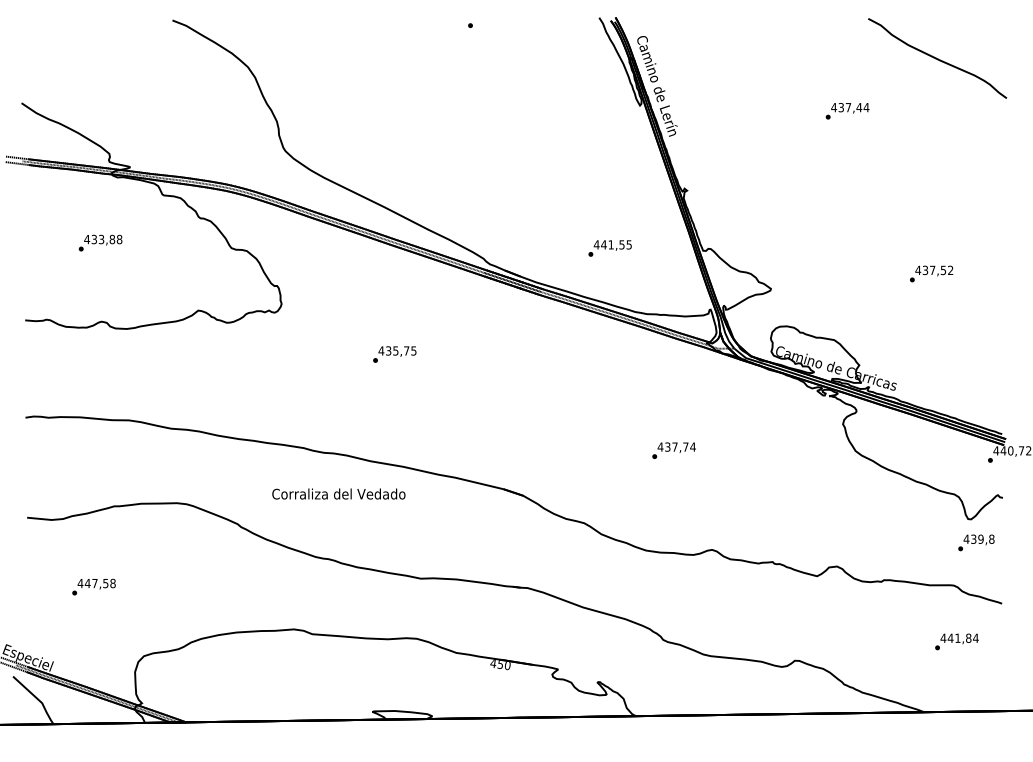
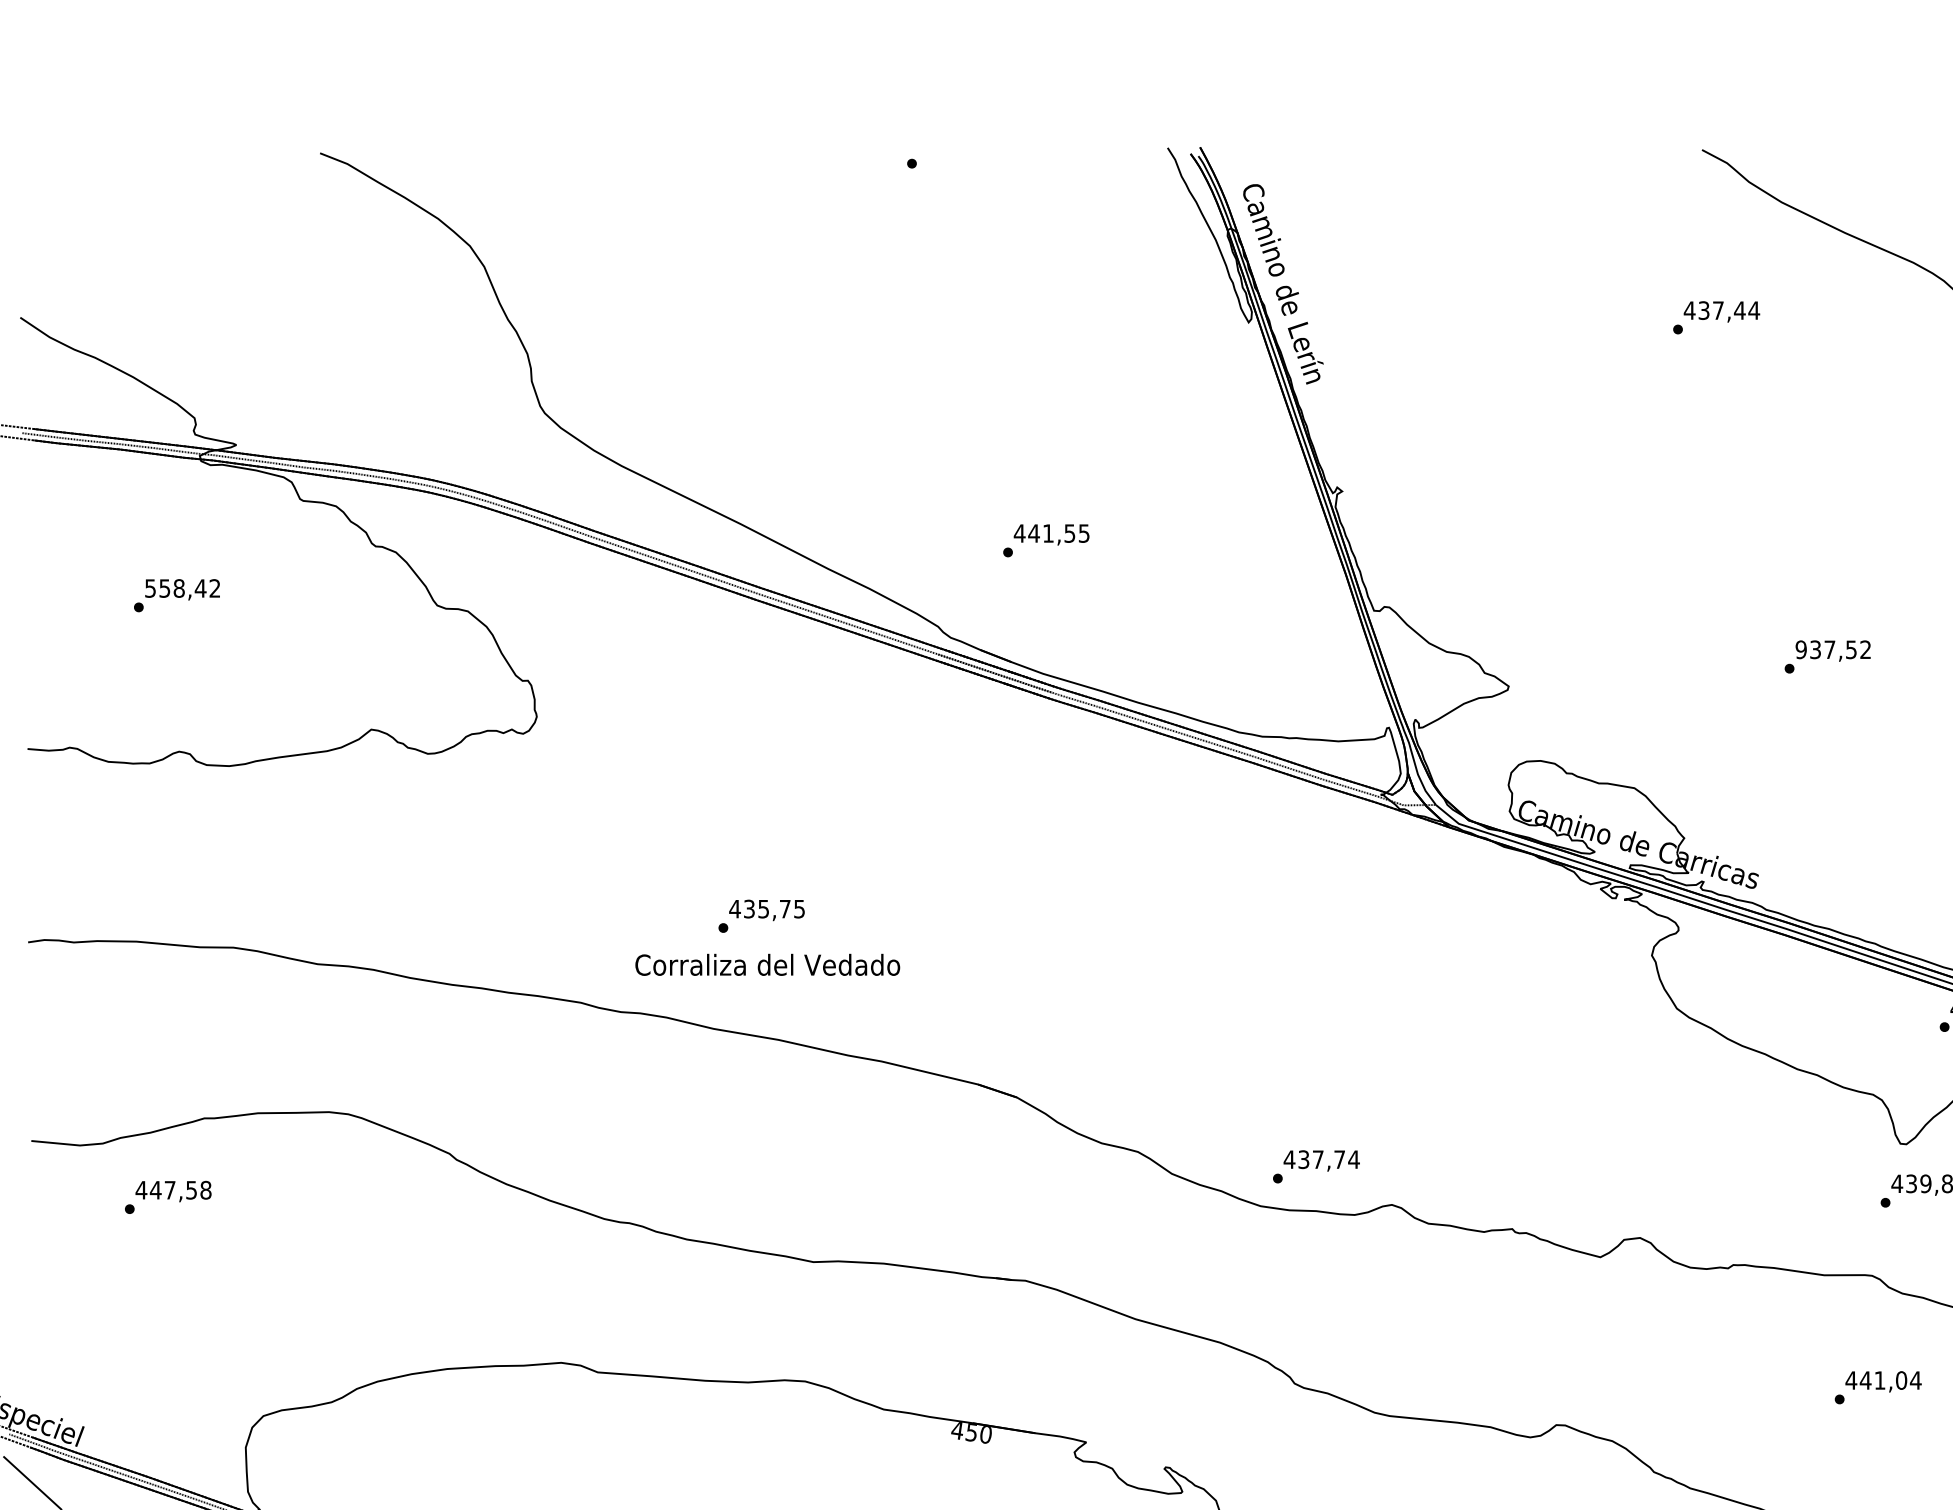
text: (847, 111) -> (1716, 318), moved
text: (103, 239) -> (183, 588), 433,88 -> 558,42
text: (609, 248) -> (1045, 540), moved
text: (918, 270) -> (1801, 649), 437,52 -> 937,52
text: (394, 354) -> (761, 916), moved
text: (673, 450) -> (1315, 1166), moved
text: (338, 493) -> (766, 963), moved
text: (93, 586) -> (167, 1196), moved
text: (968, 638) -> (1901, 1380), 441,84 -> 441,04

